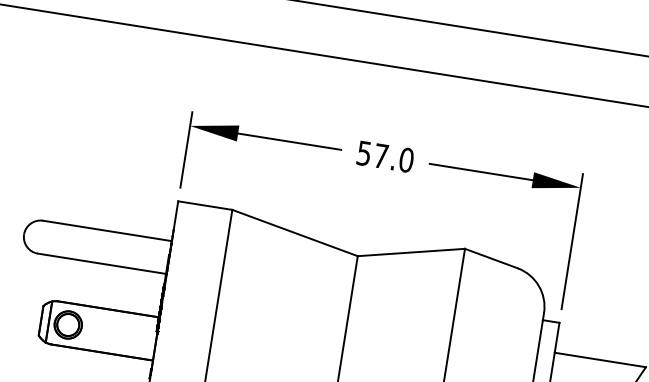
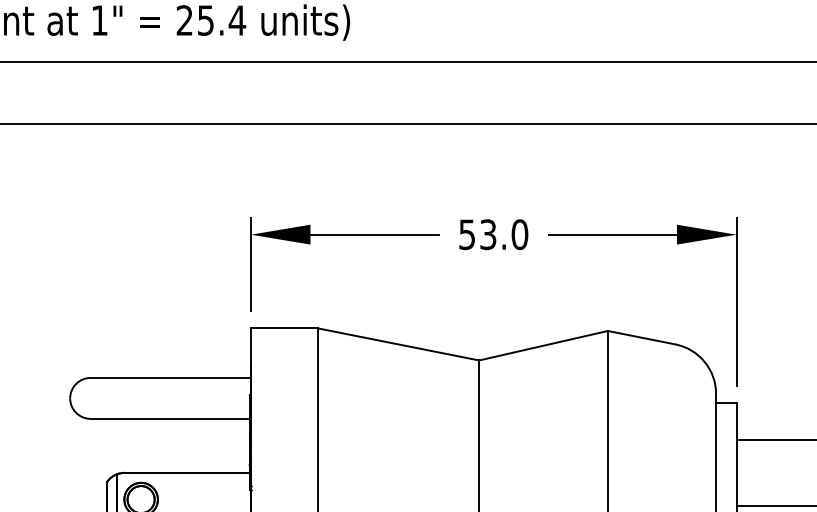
text: (381, 156) -> (488, 234), 57.0 -> 53.0

